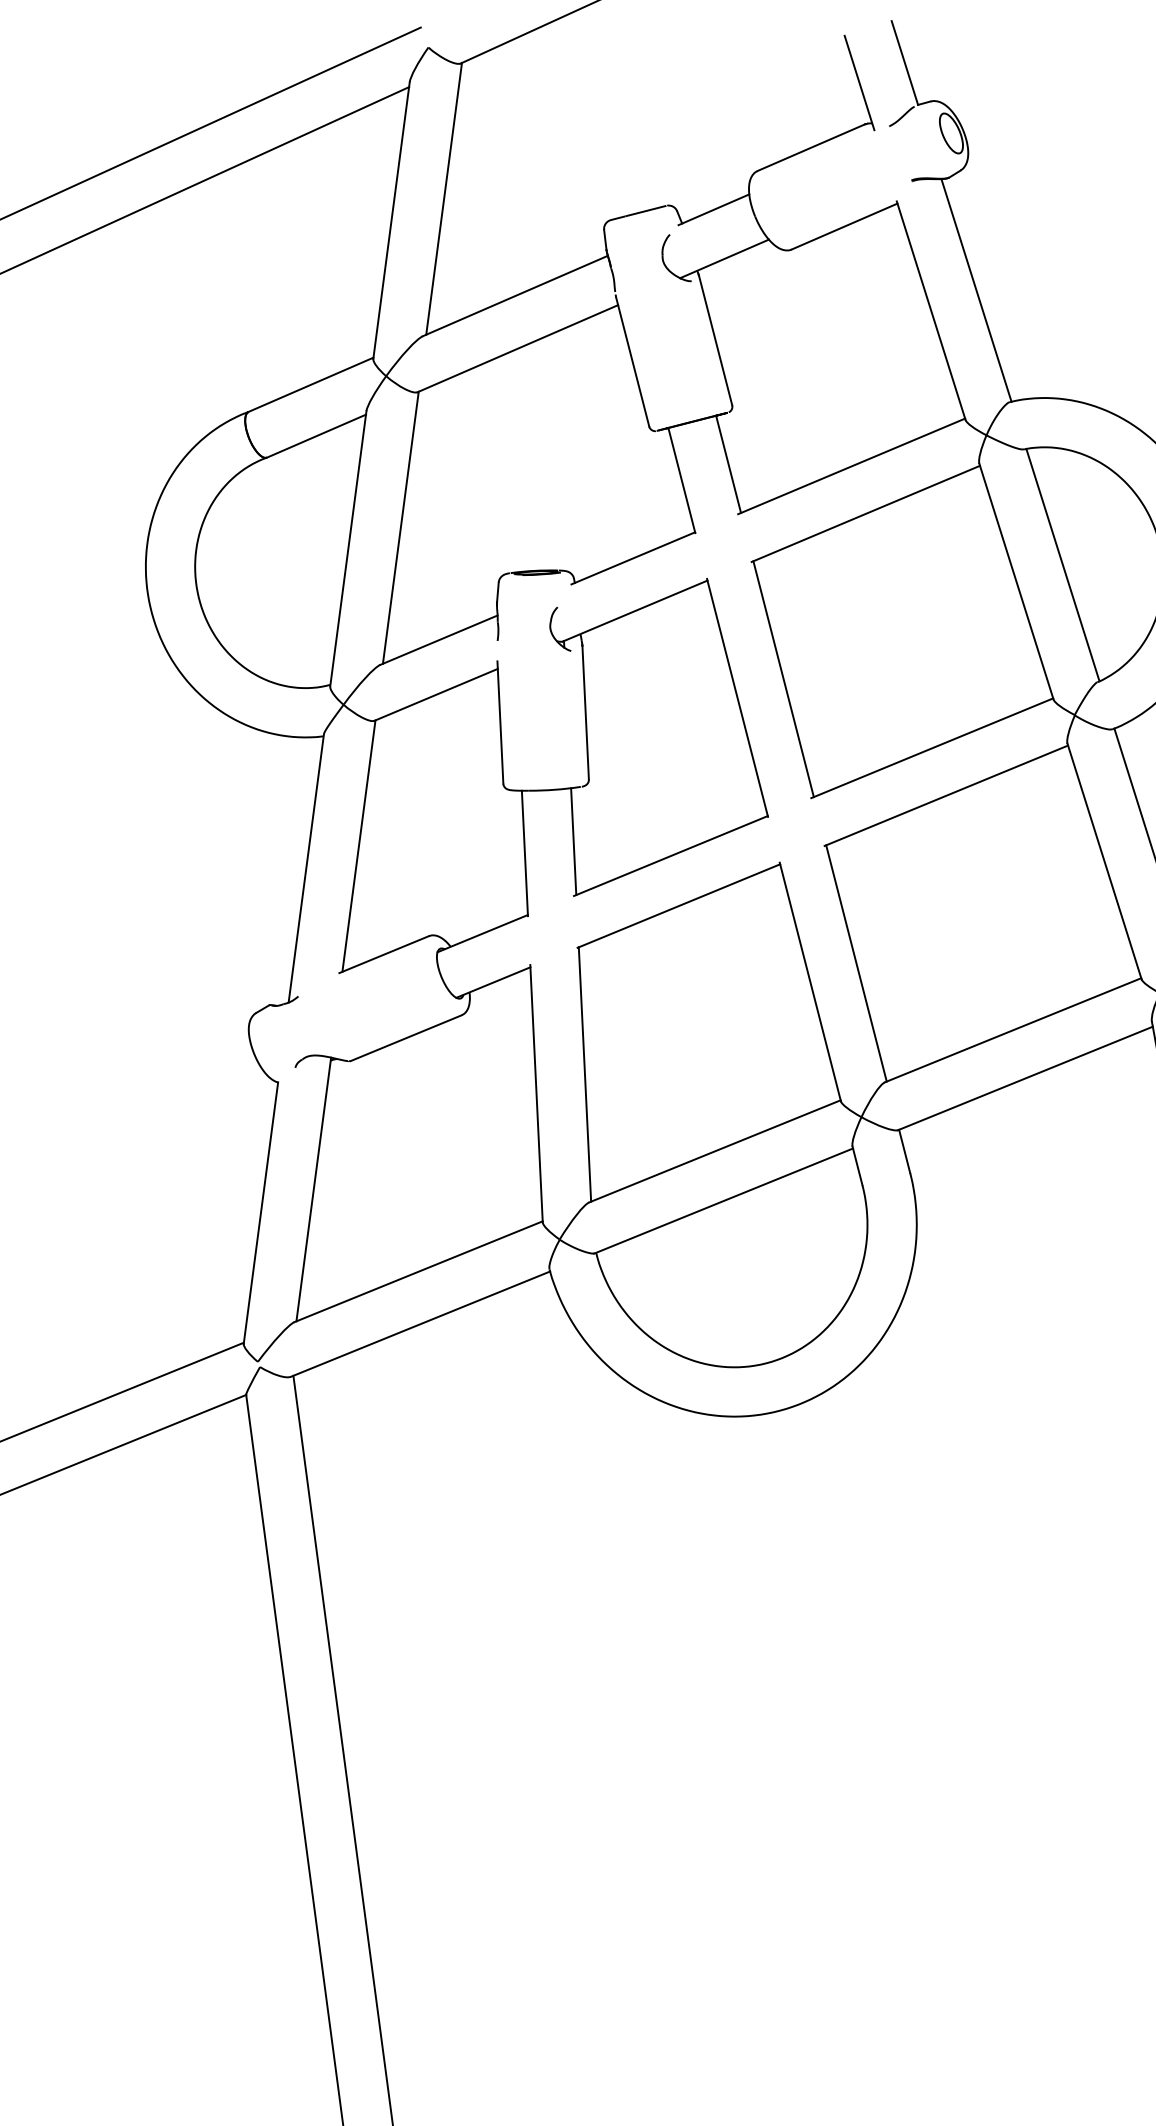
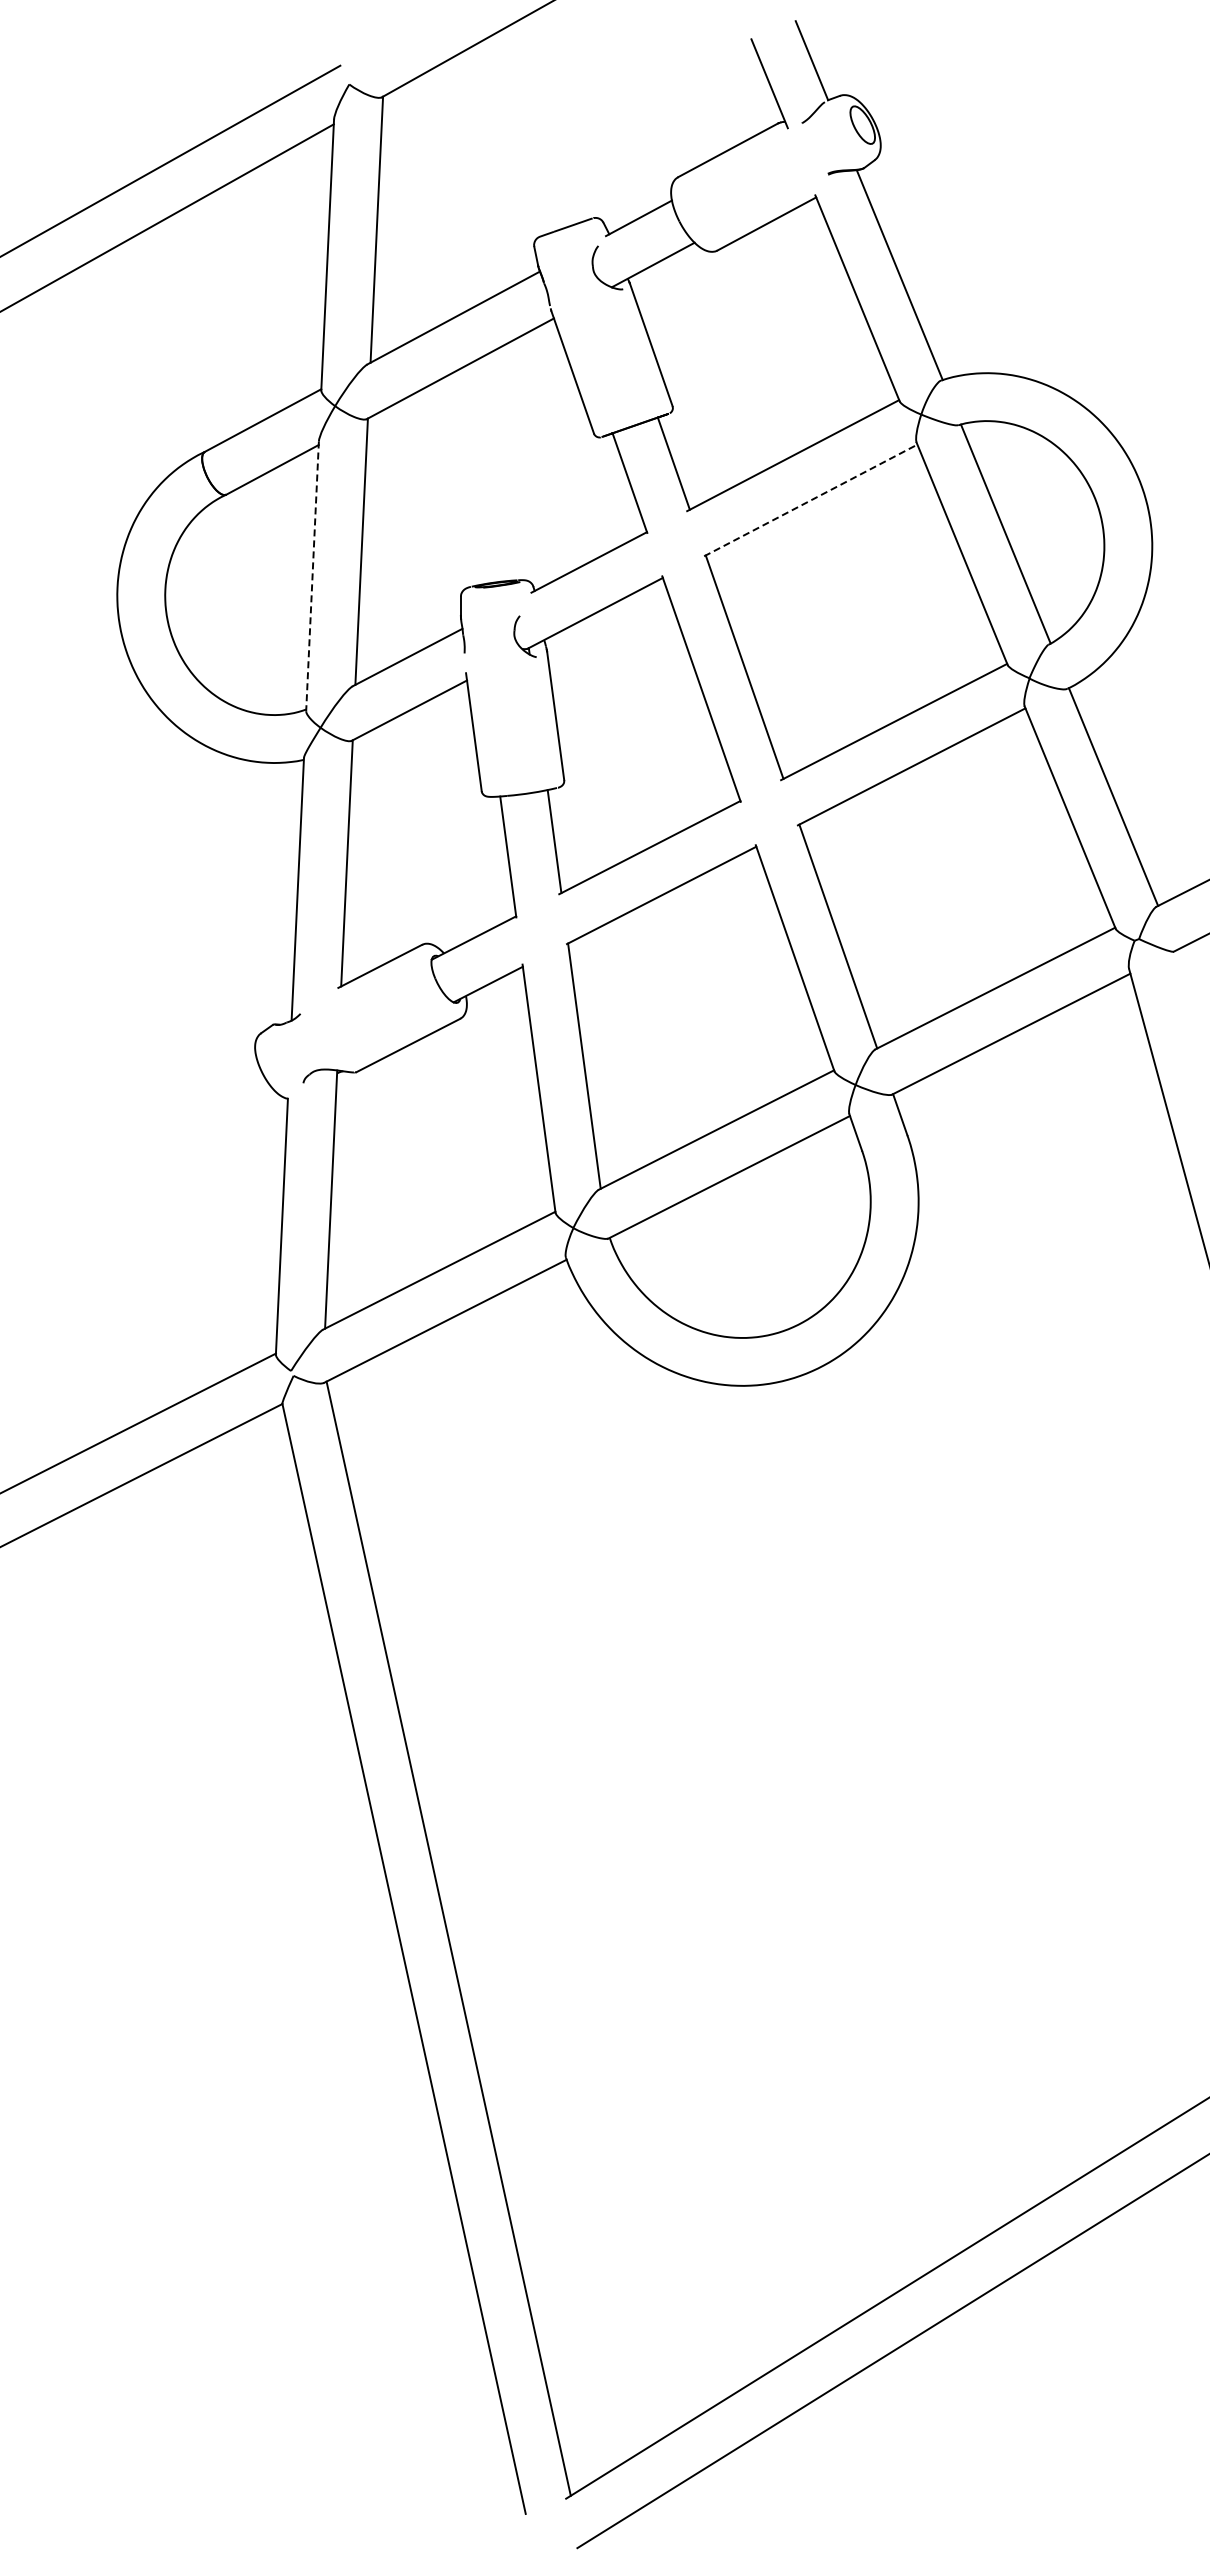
line: (866, 513) -> (811, 500), solid -> dashed
line: (348, 548) -> (312, 576), solid -> dashed

